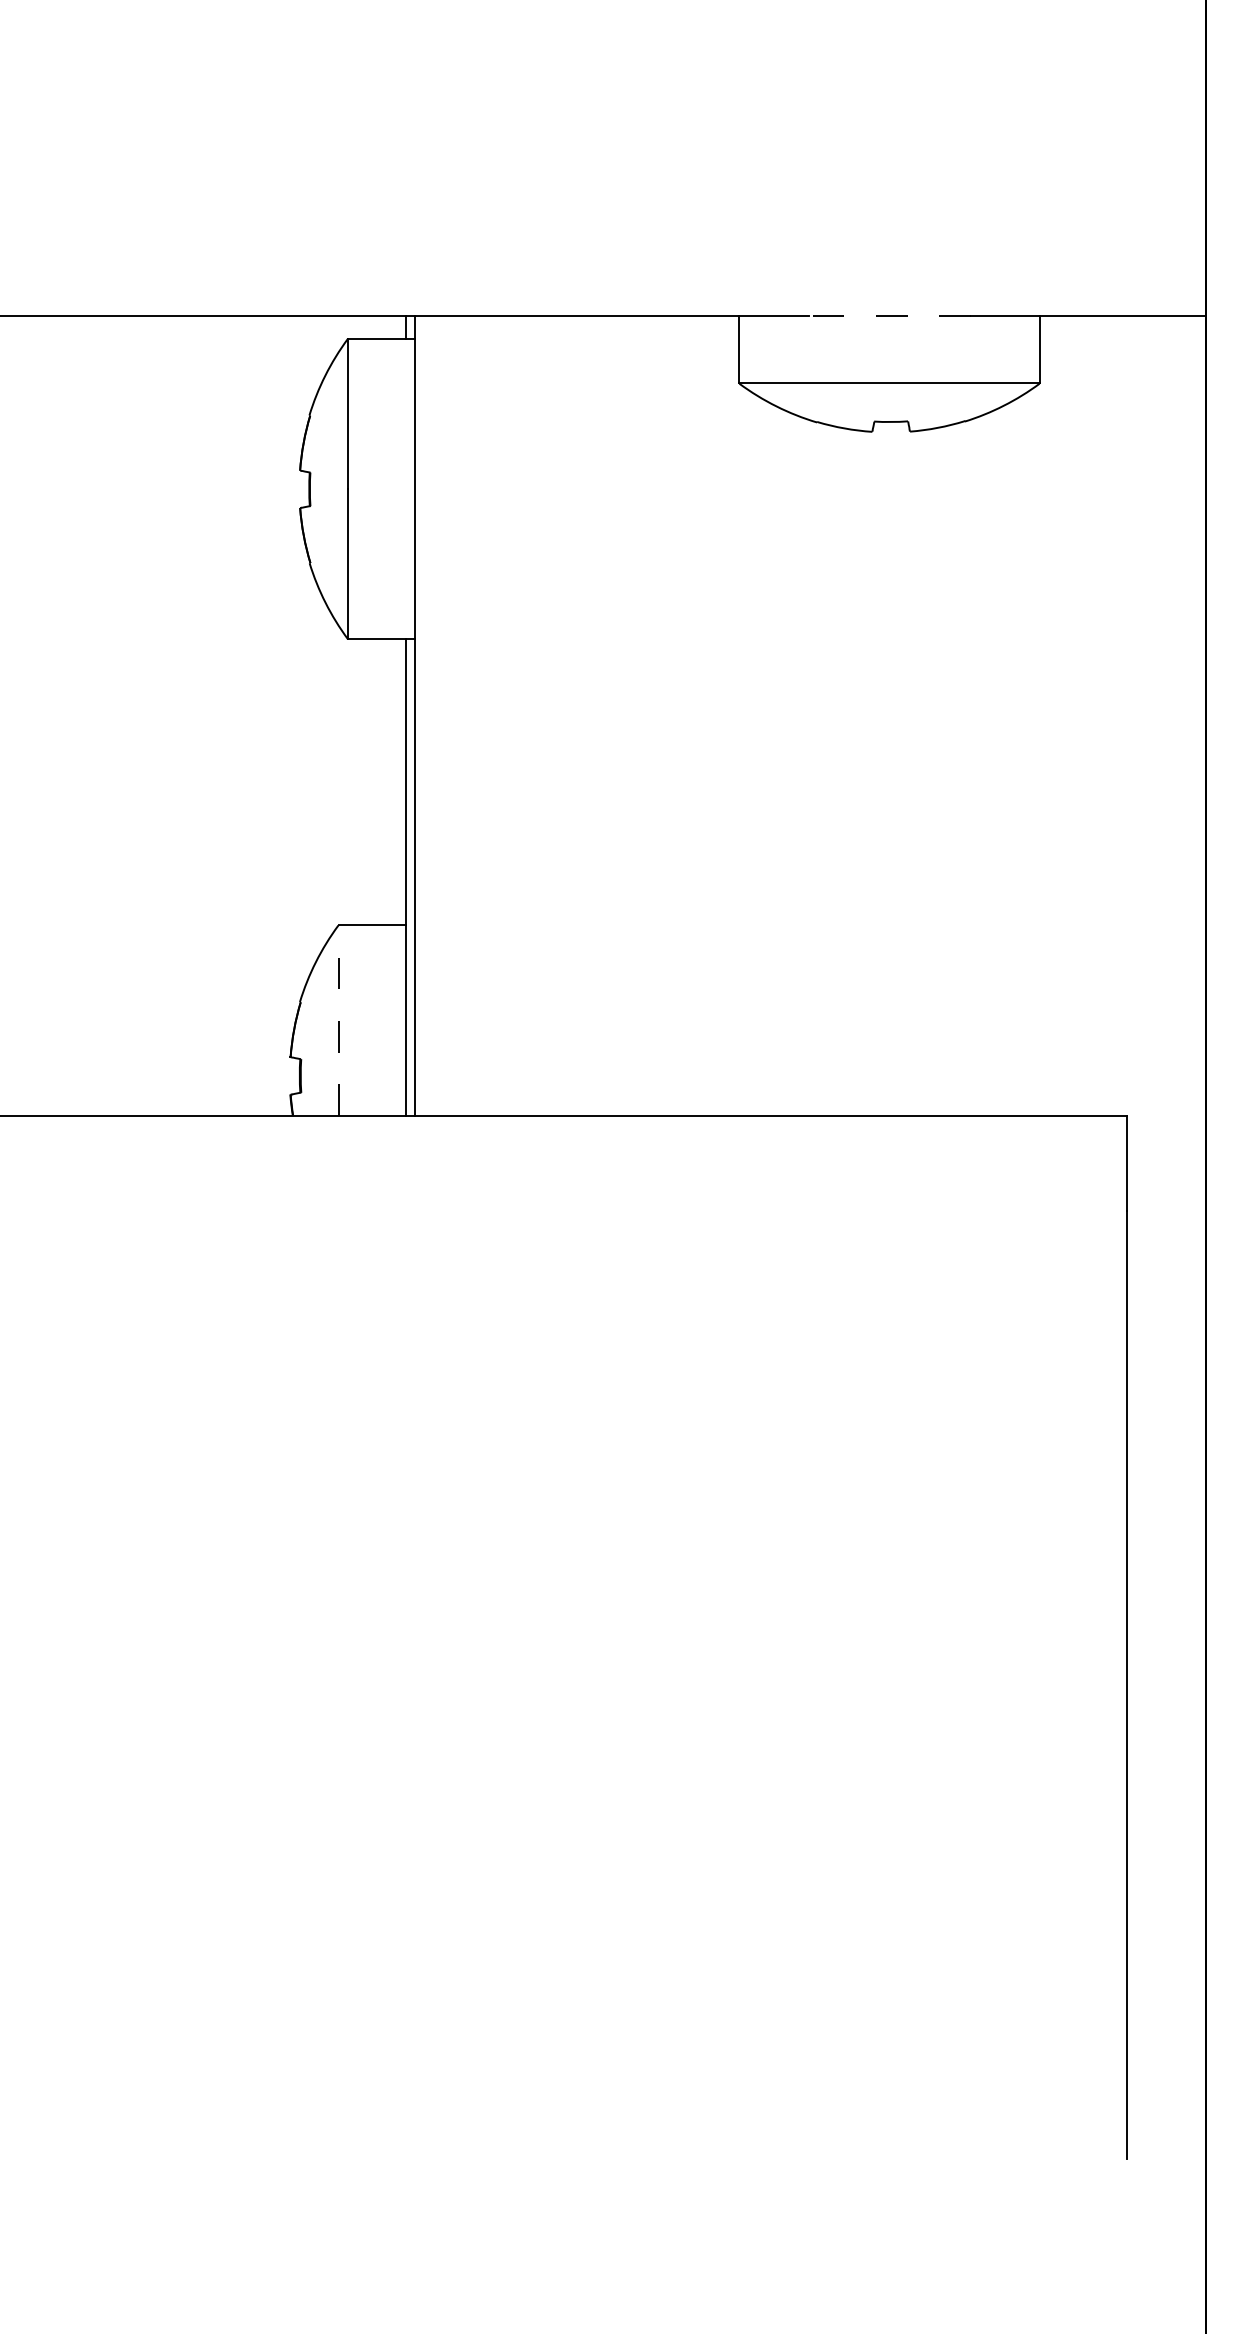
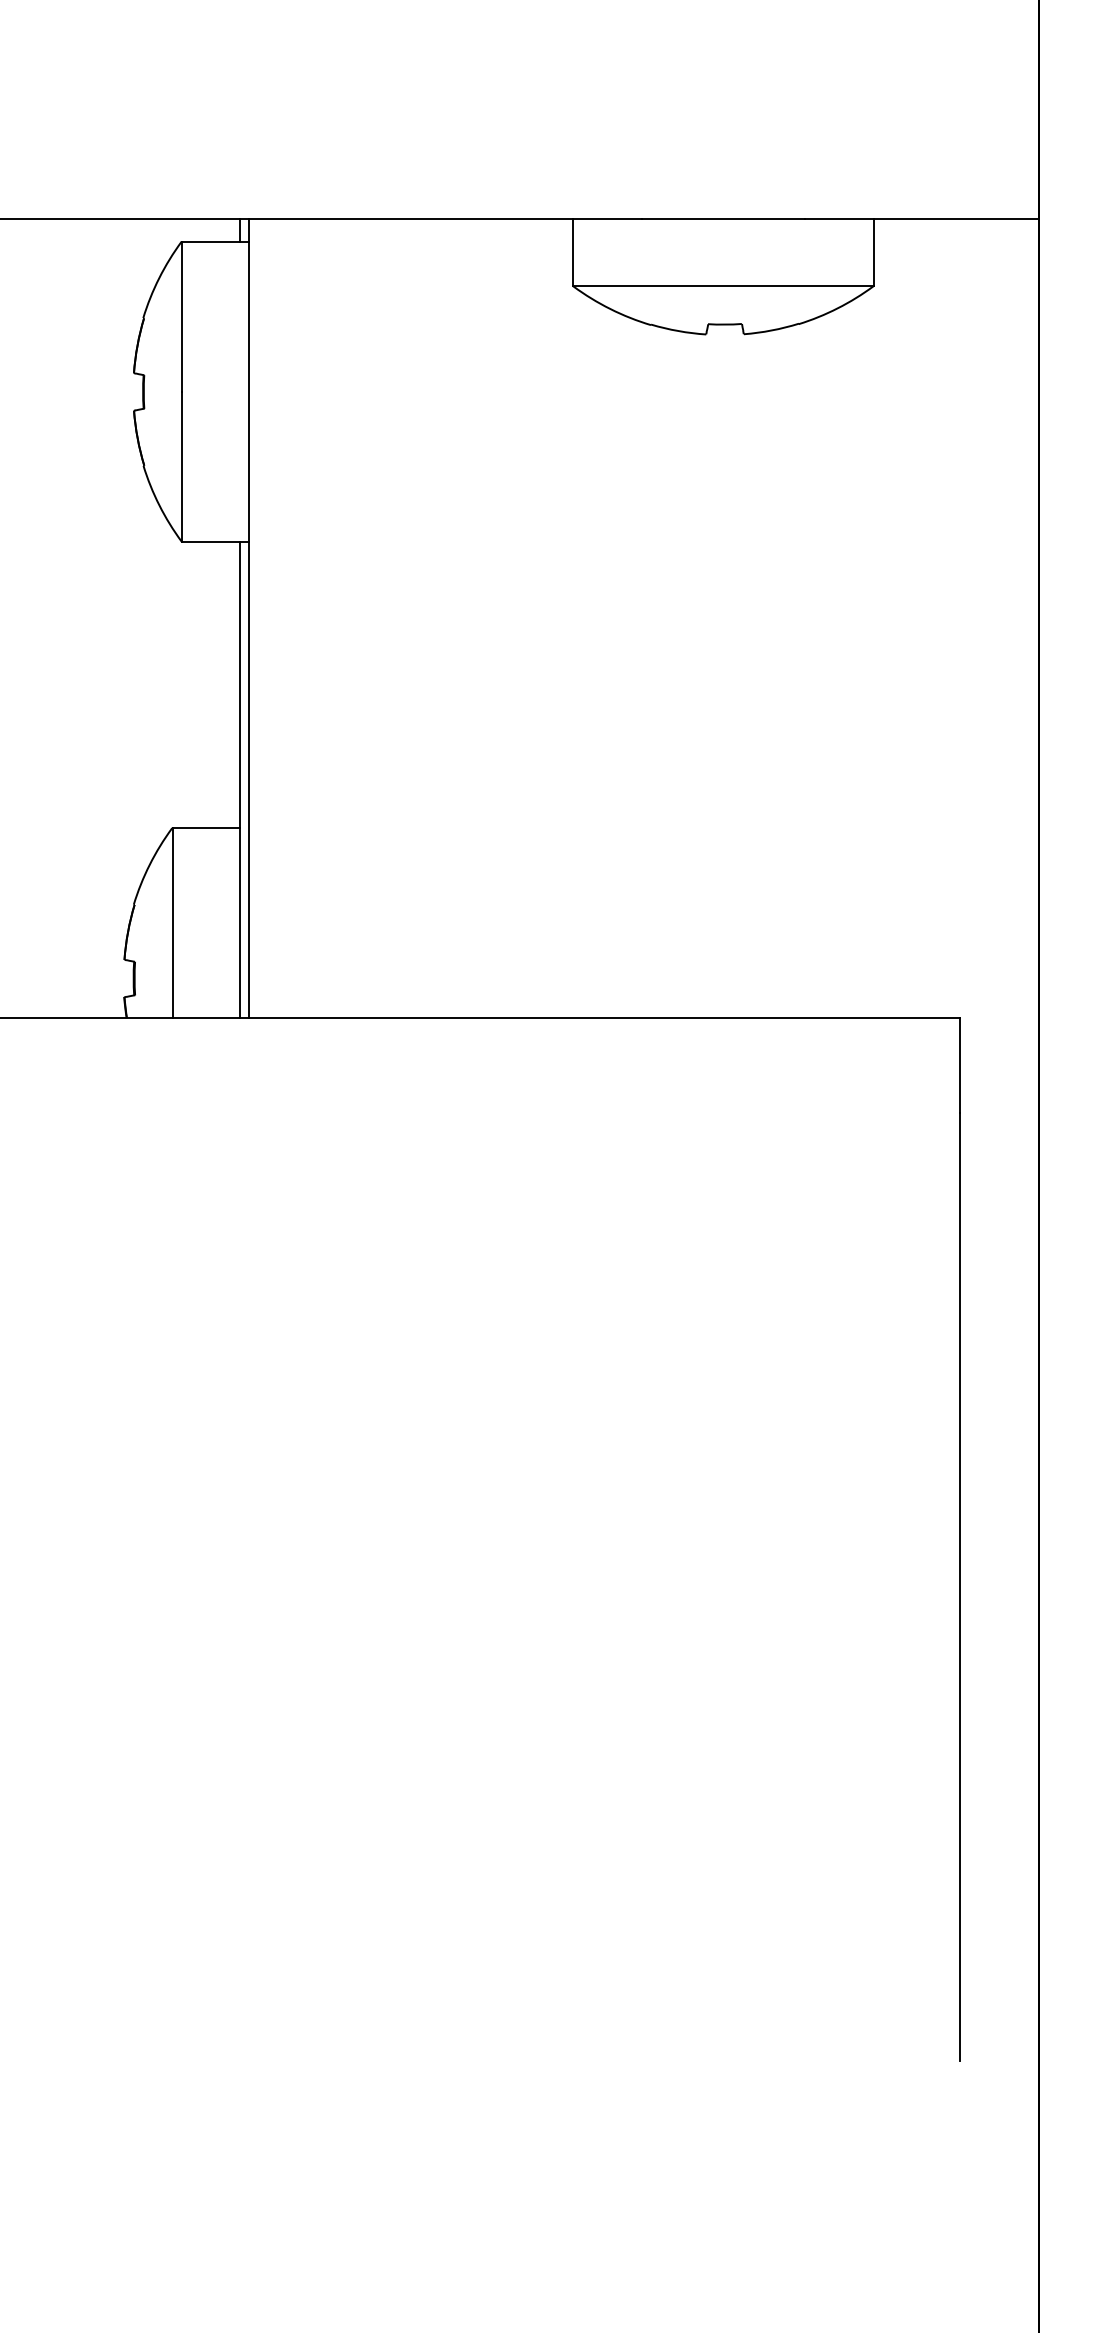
line: (889, 316) -> (723, 219), dashed -> solid
line: (338, 1020) -> (172, 923), dashed -> solid

